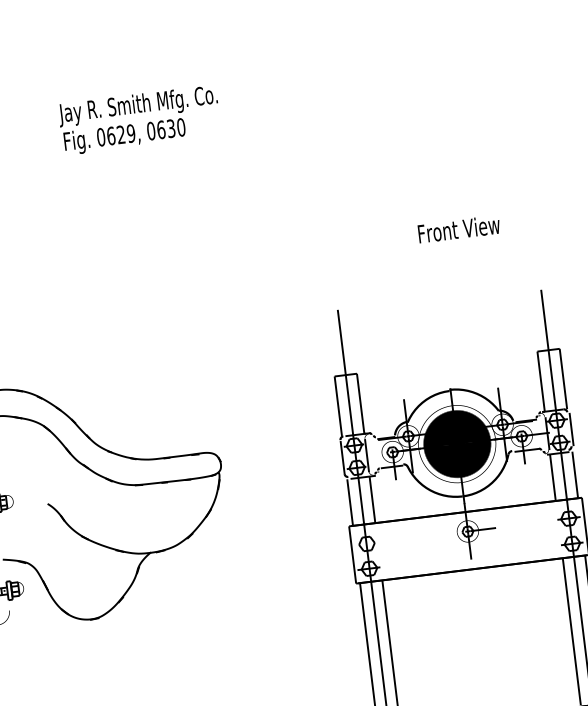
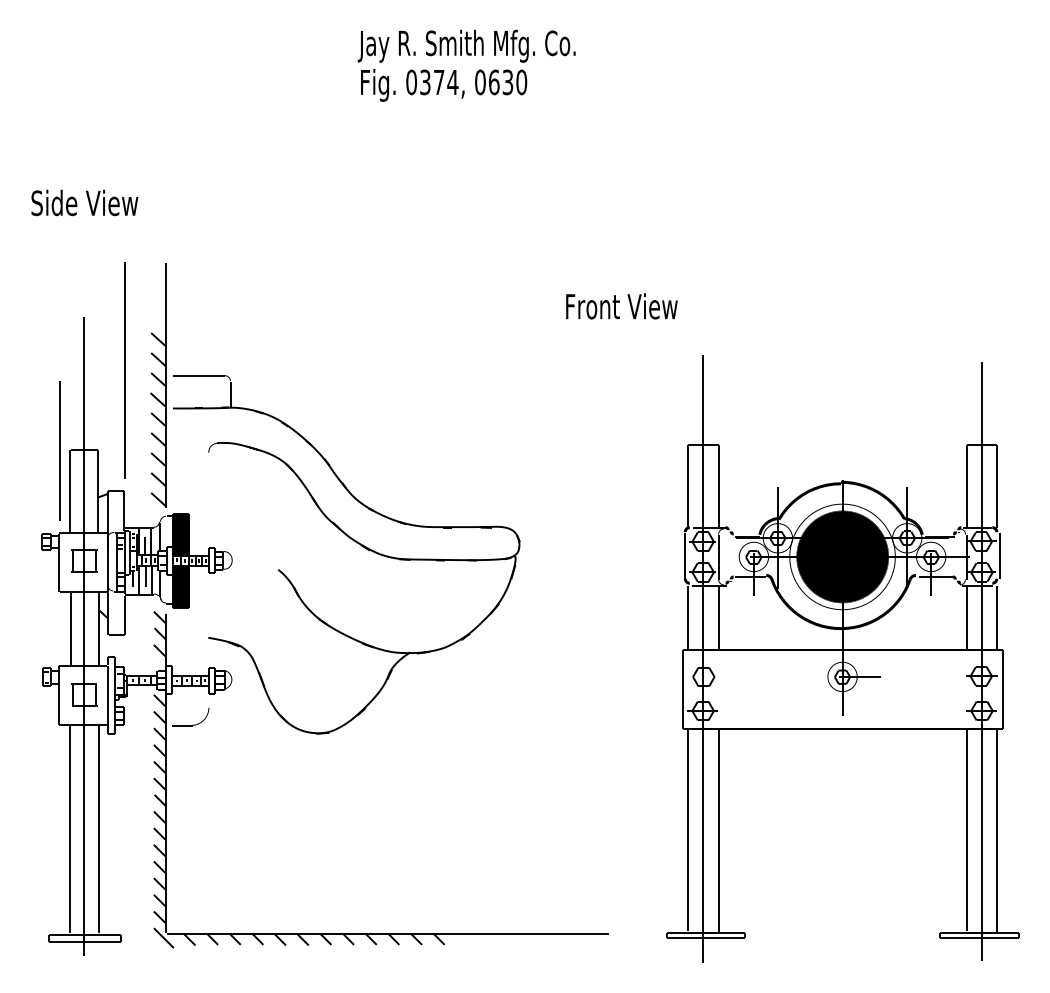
text: (121, 134) -> (439, 82), 0629, -> 0374,
text: (458, 229) -> (621, 306), moved

